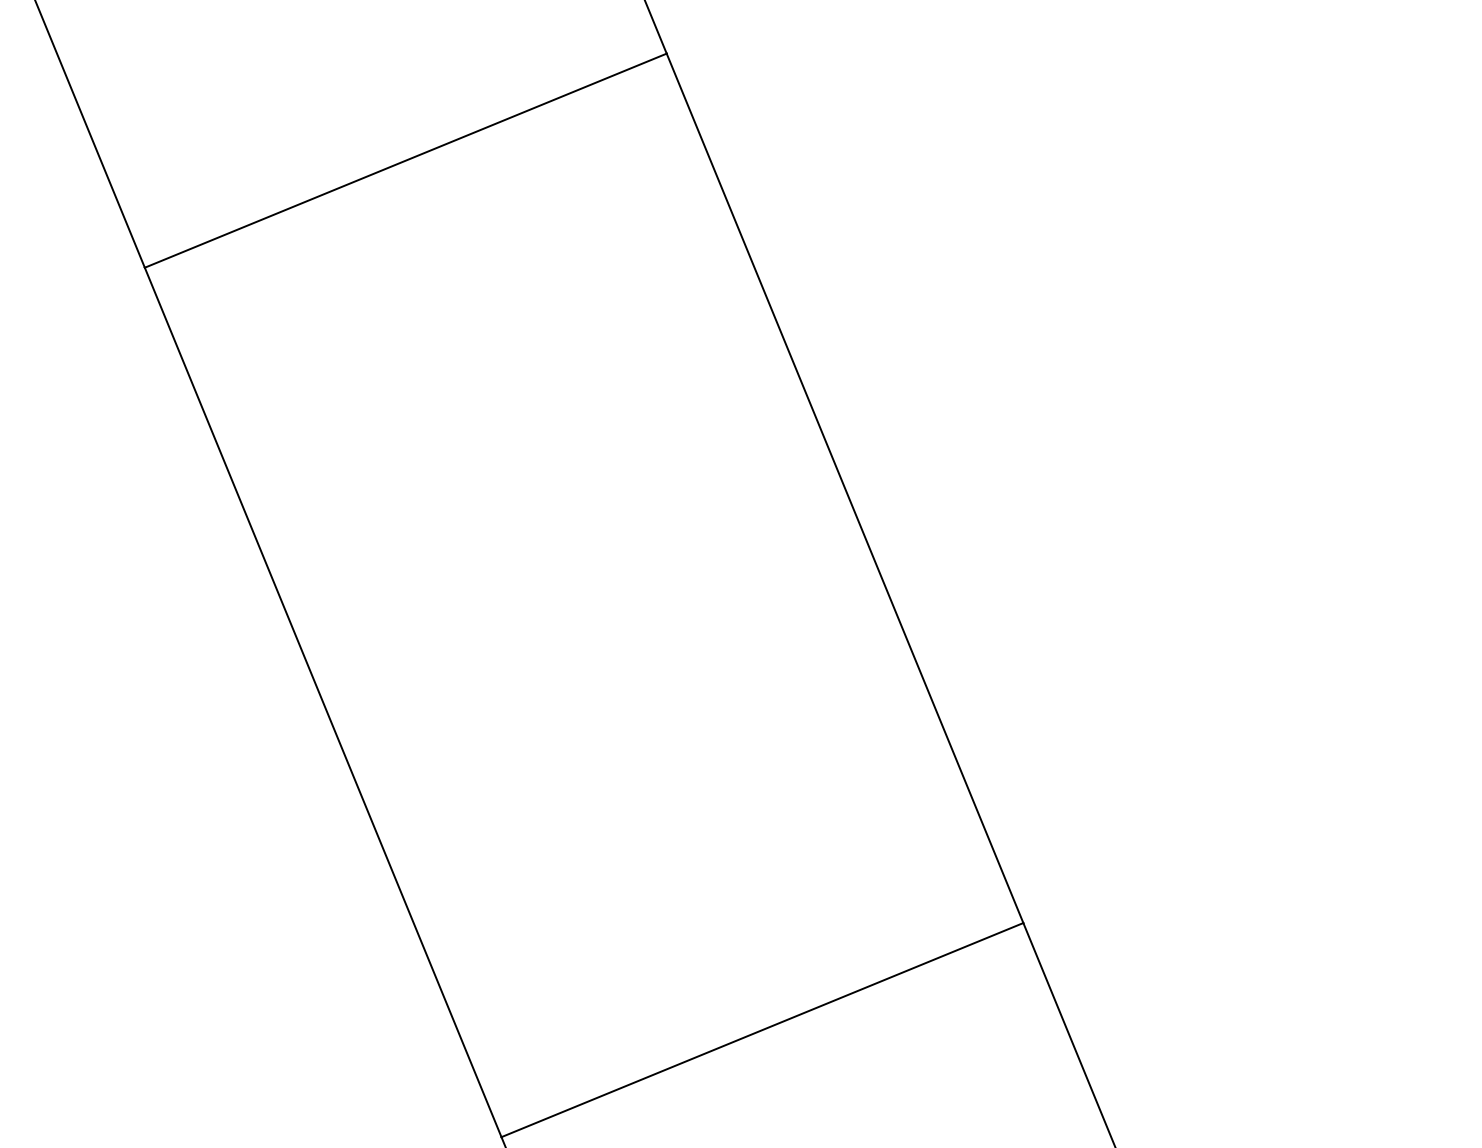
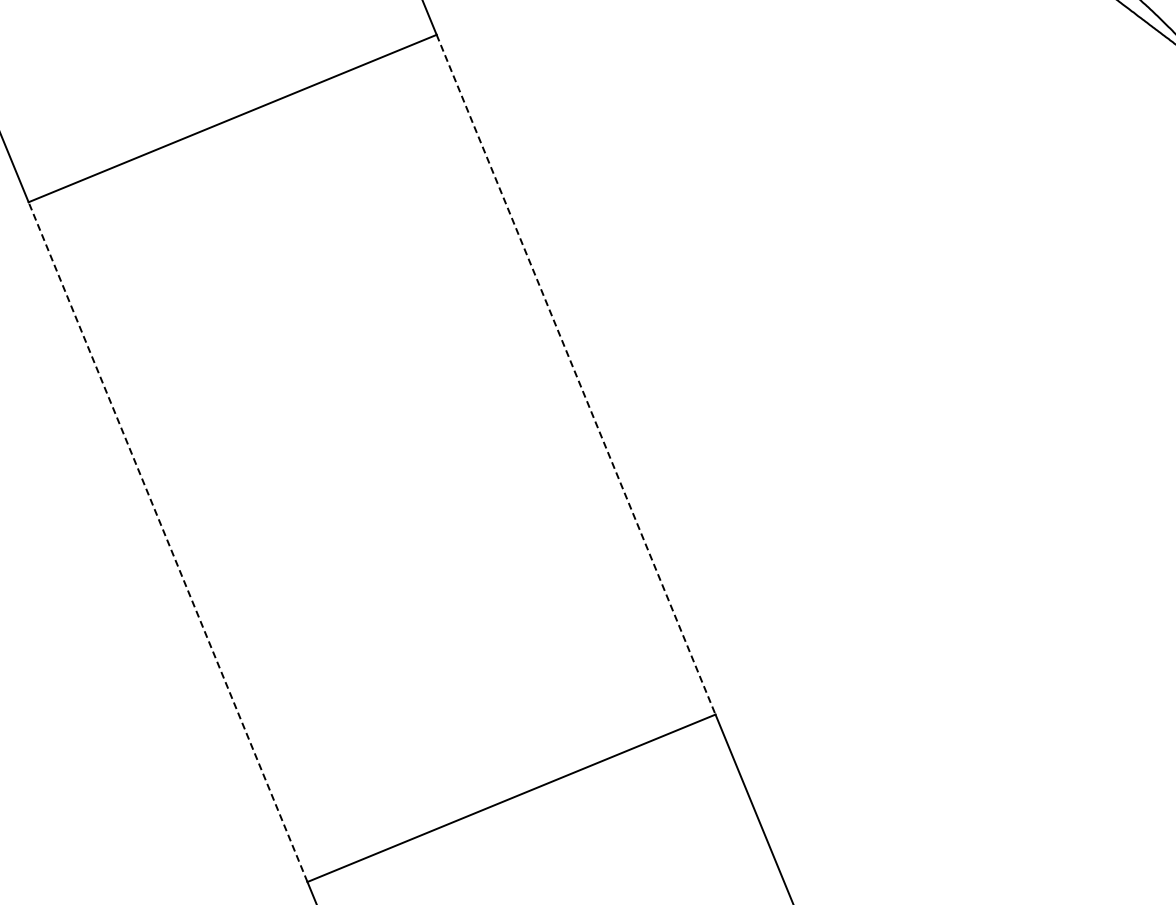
line: (845, 489) -> (576, 375), solid -> dashed
line: (322, 701) -> (167, 541), solid -> dashed

